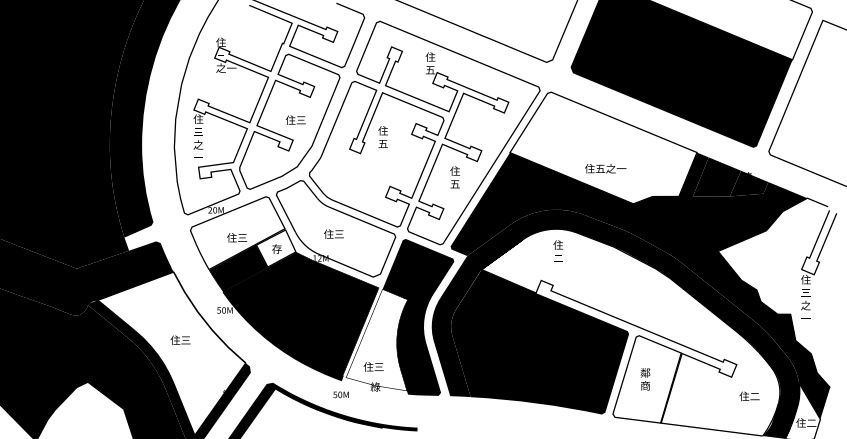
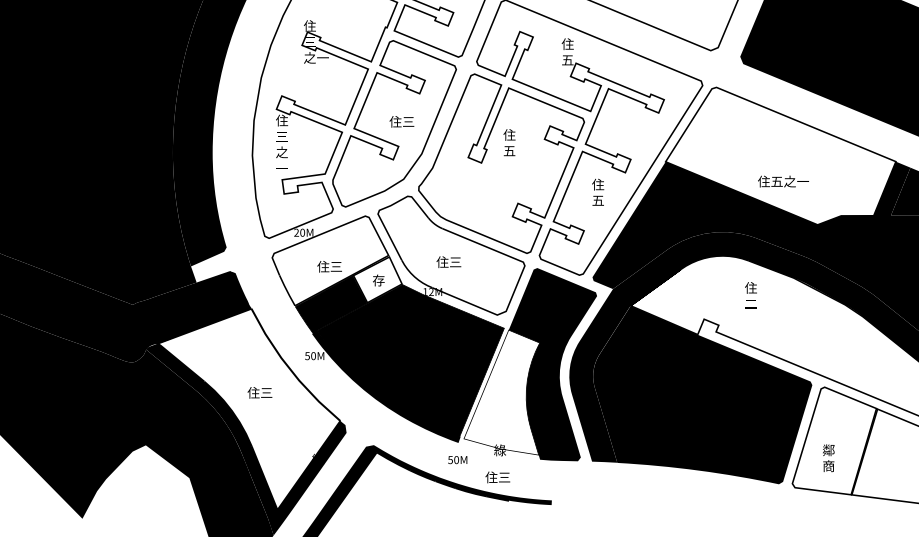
text: (558, 250) -> (751, 294), moved
text: (373, 366) -> (497, 476), moved
text: (645, 379) -> (828, 458), moved

